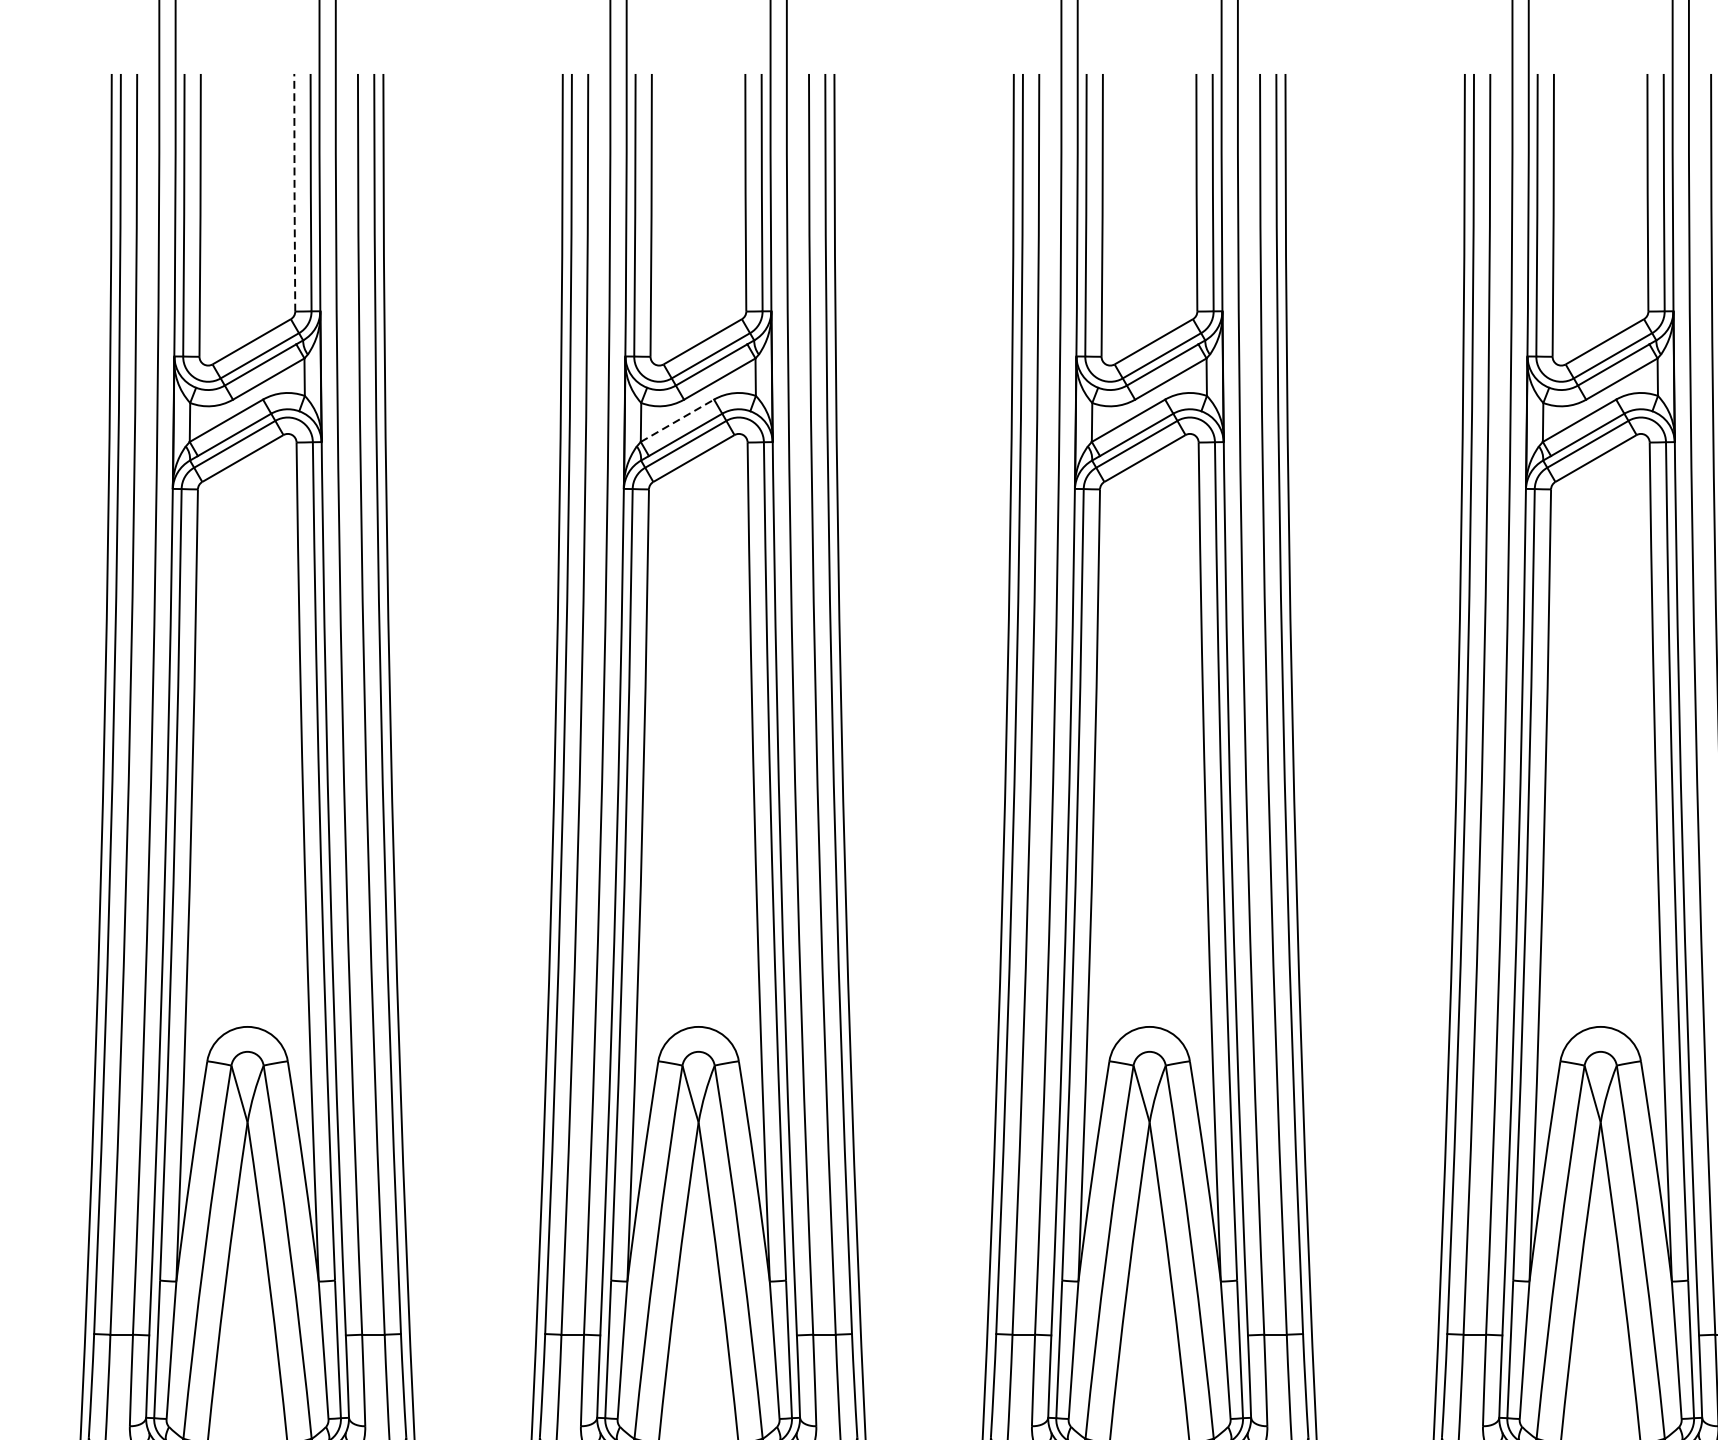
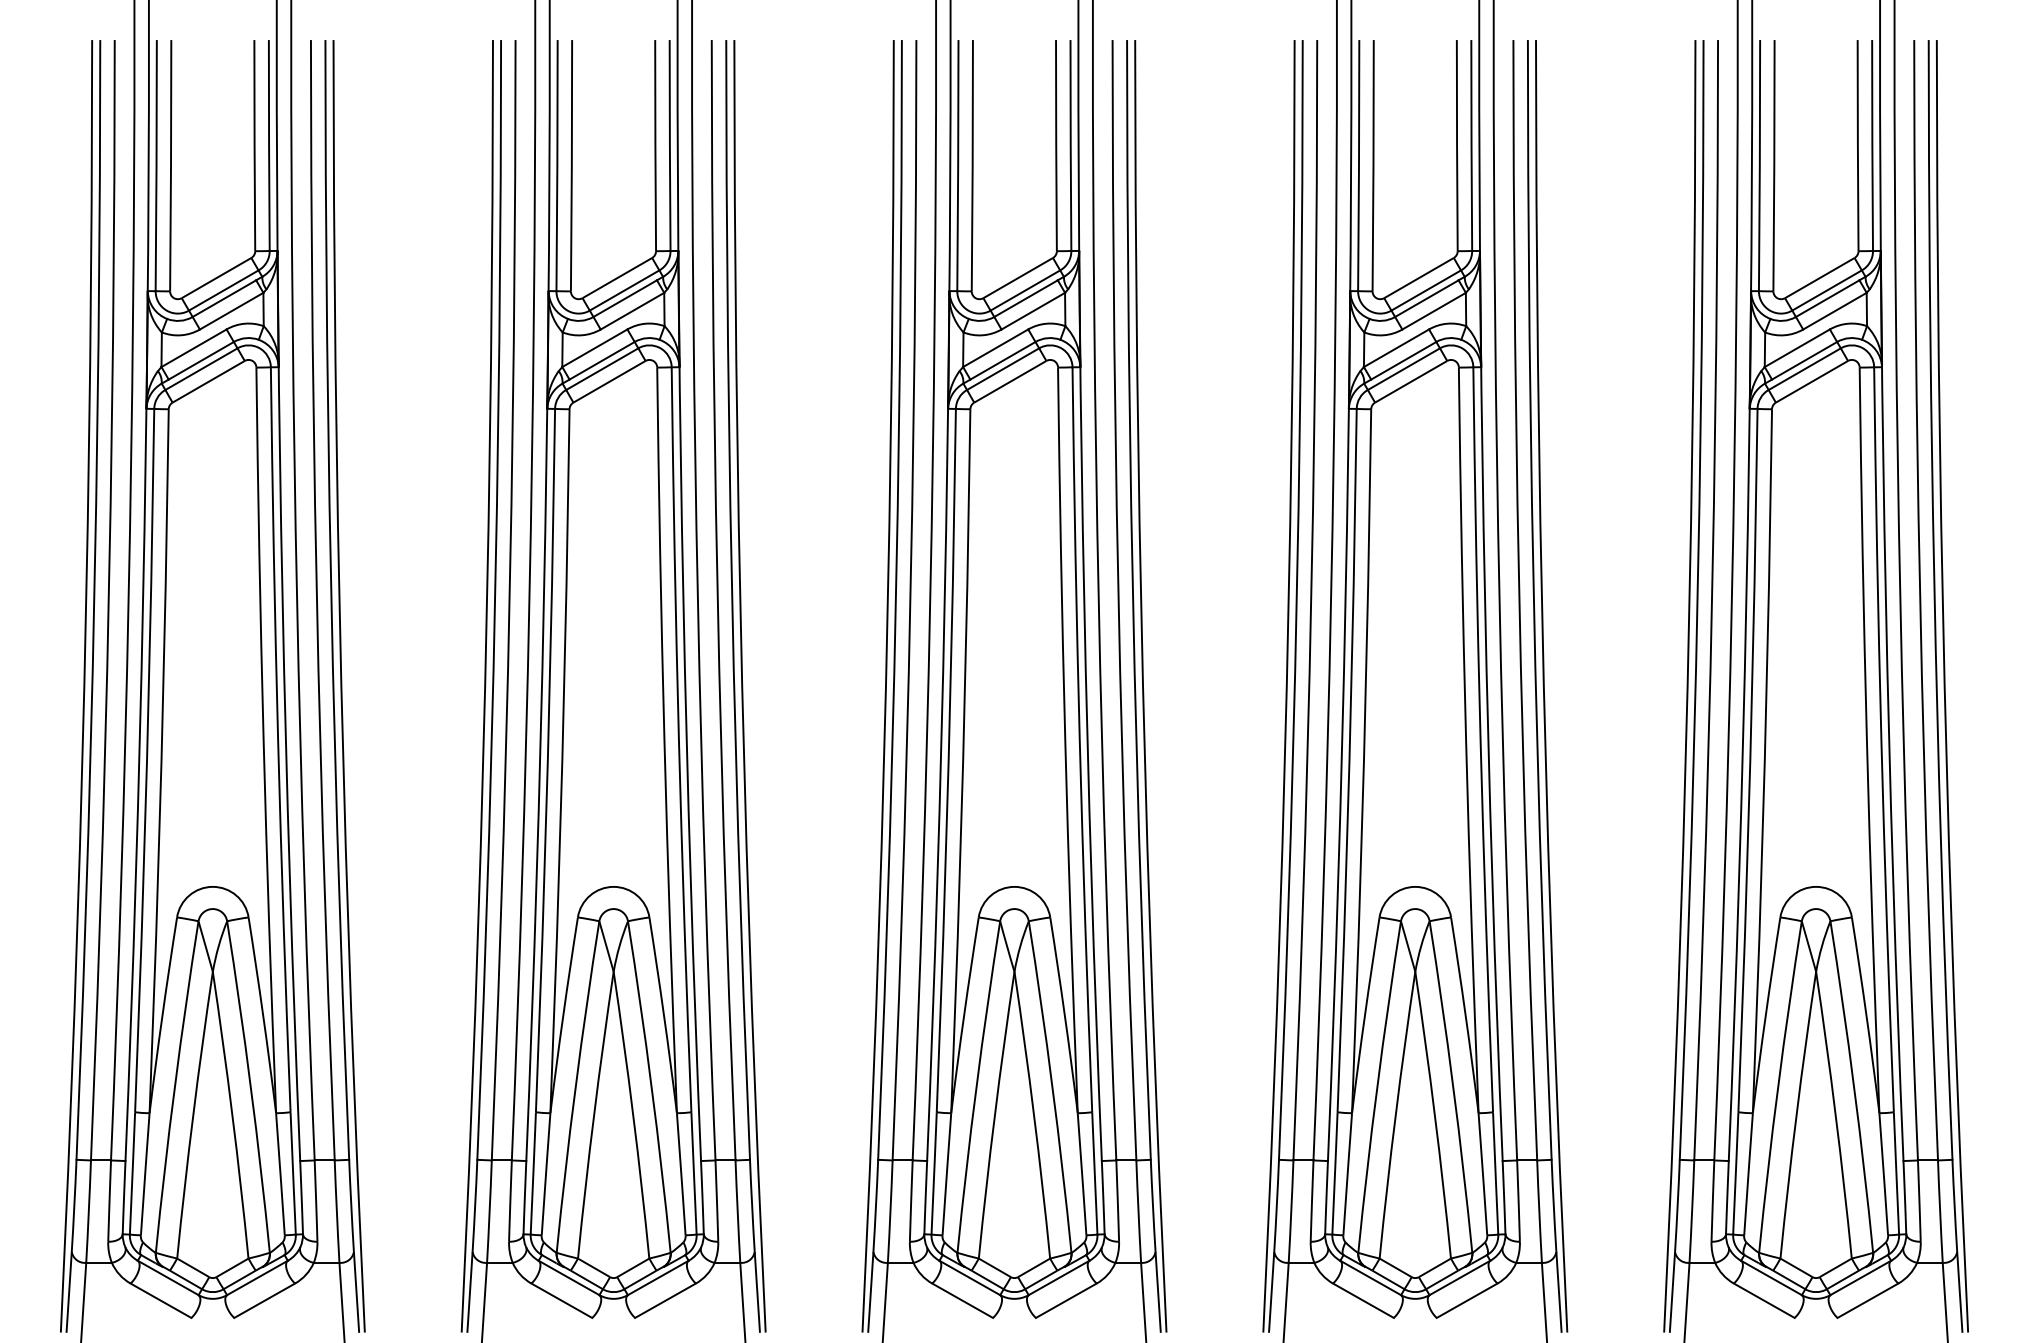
line: (294, 192) -> (655, 145), dashed -> solid
line: (677, 421) -> (995, 348), dashed -> solid

